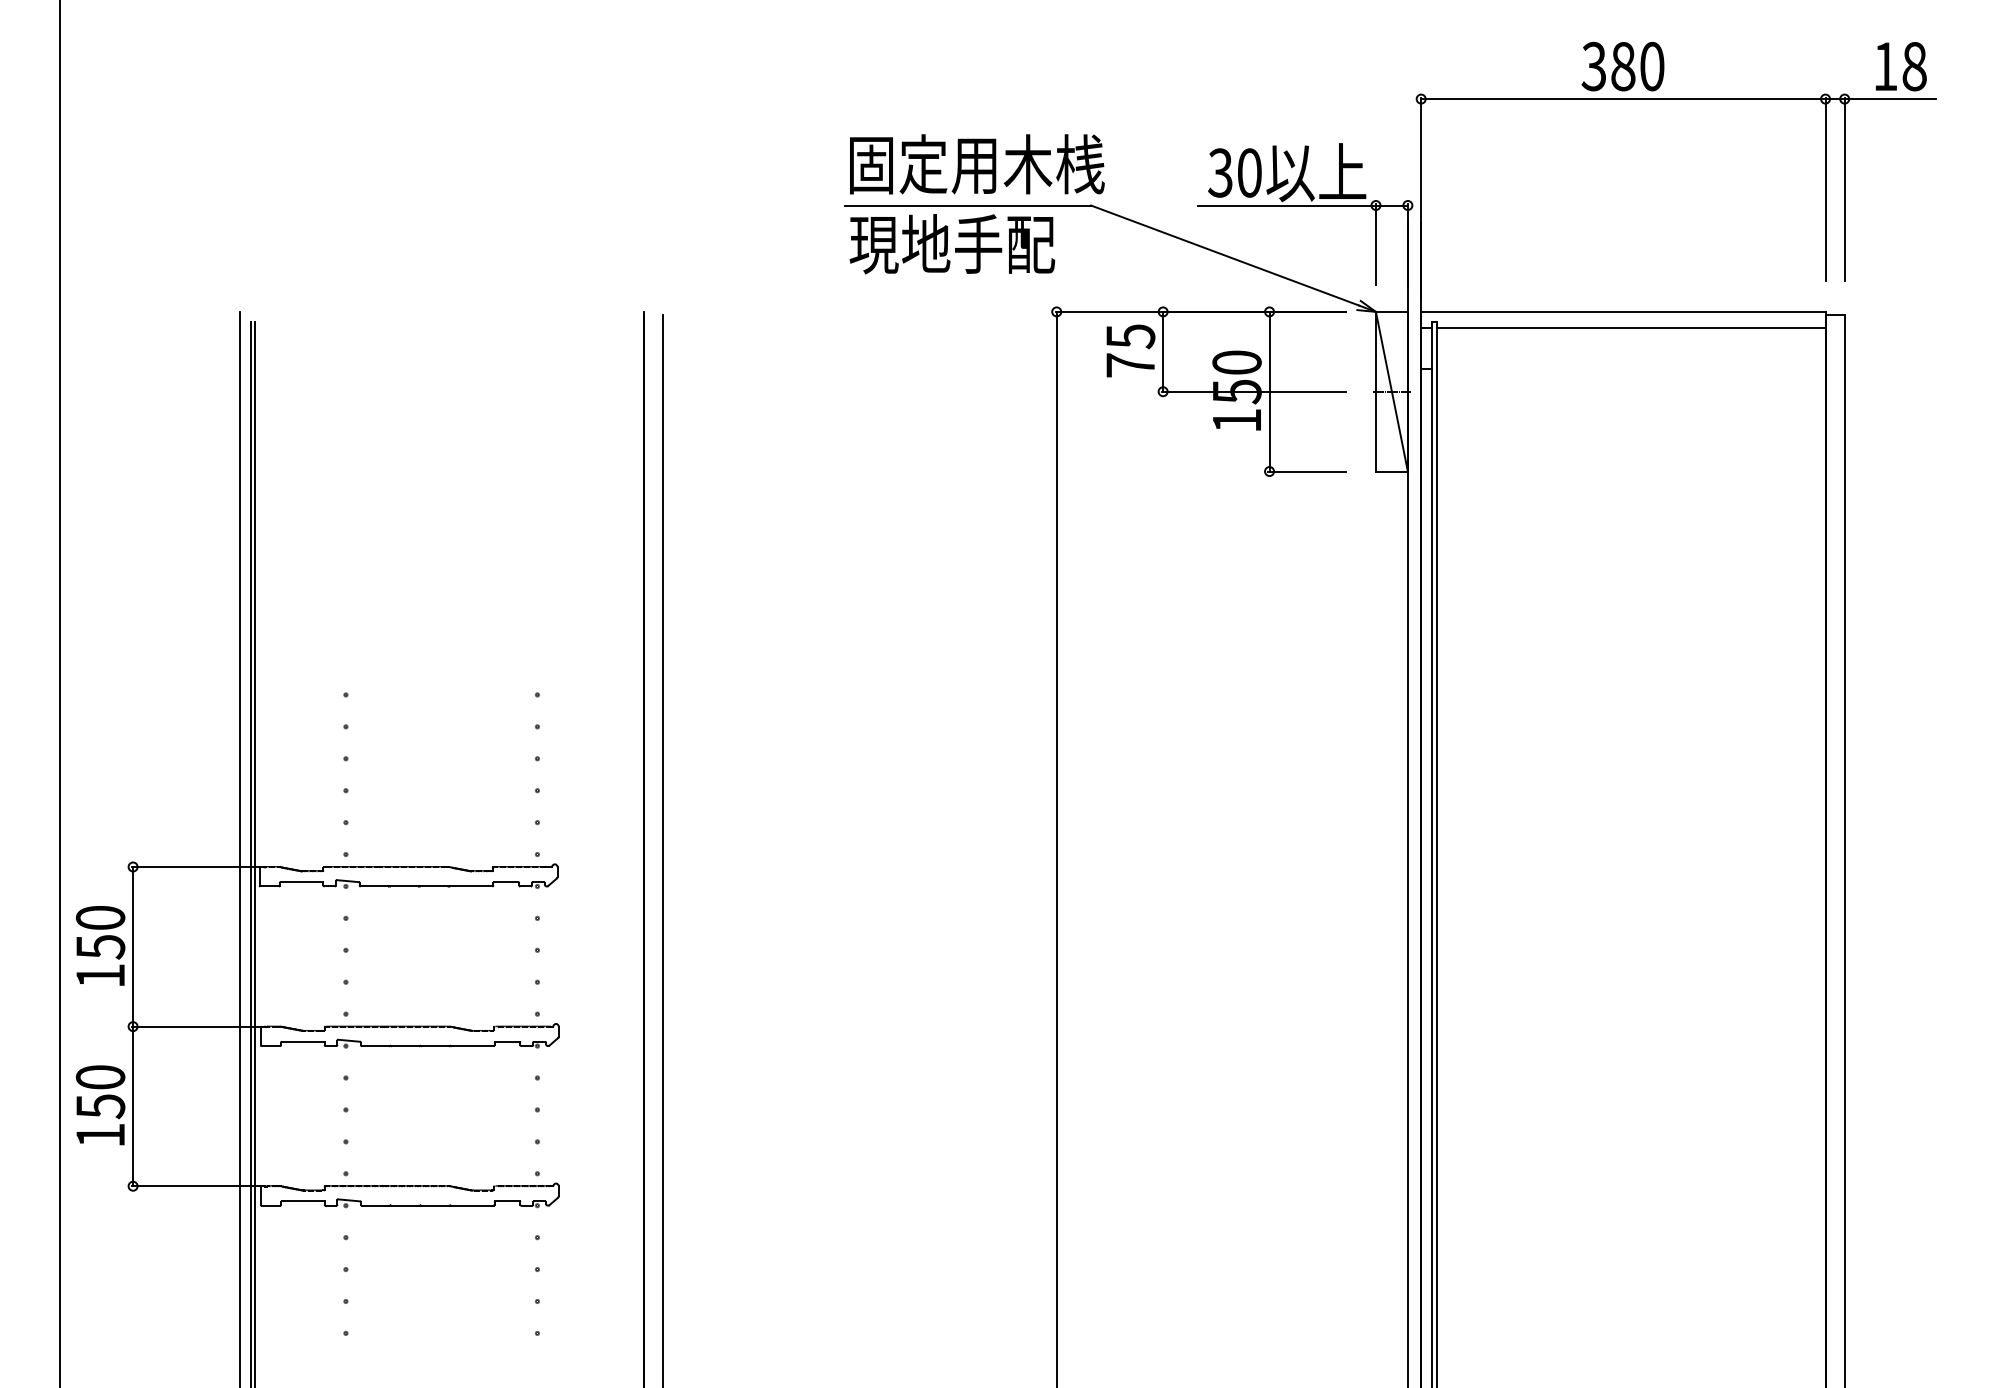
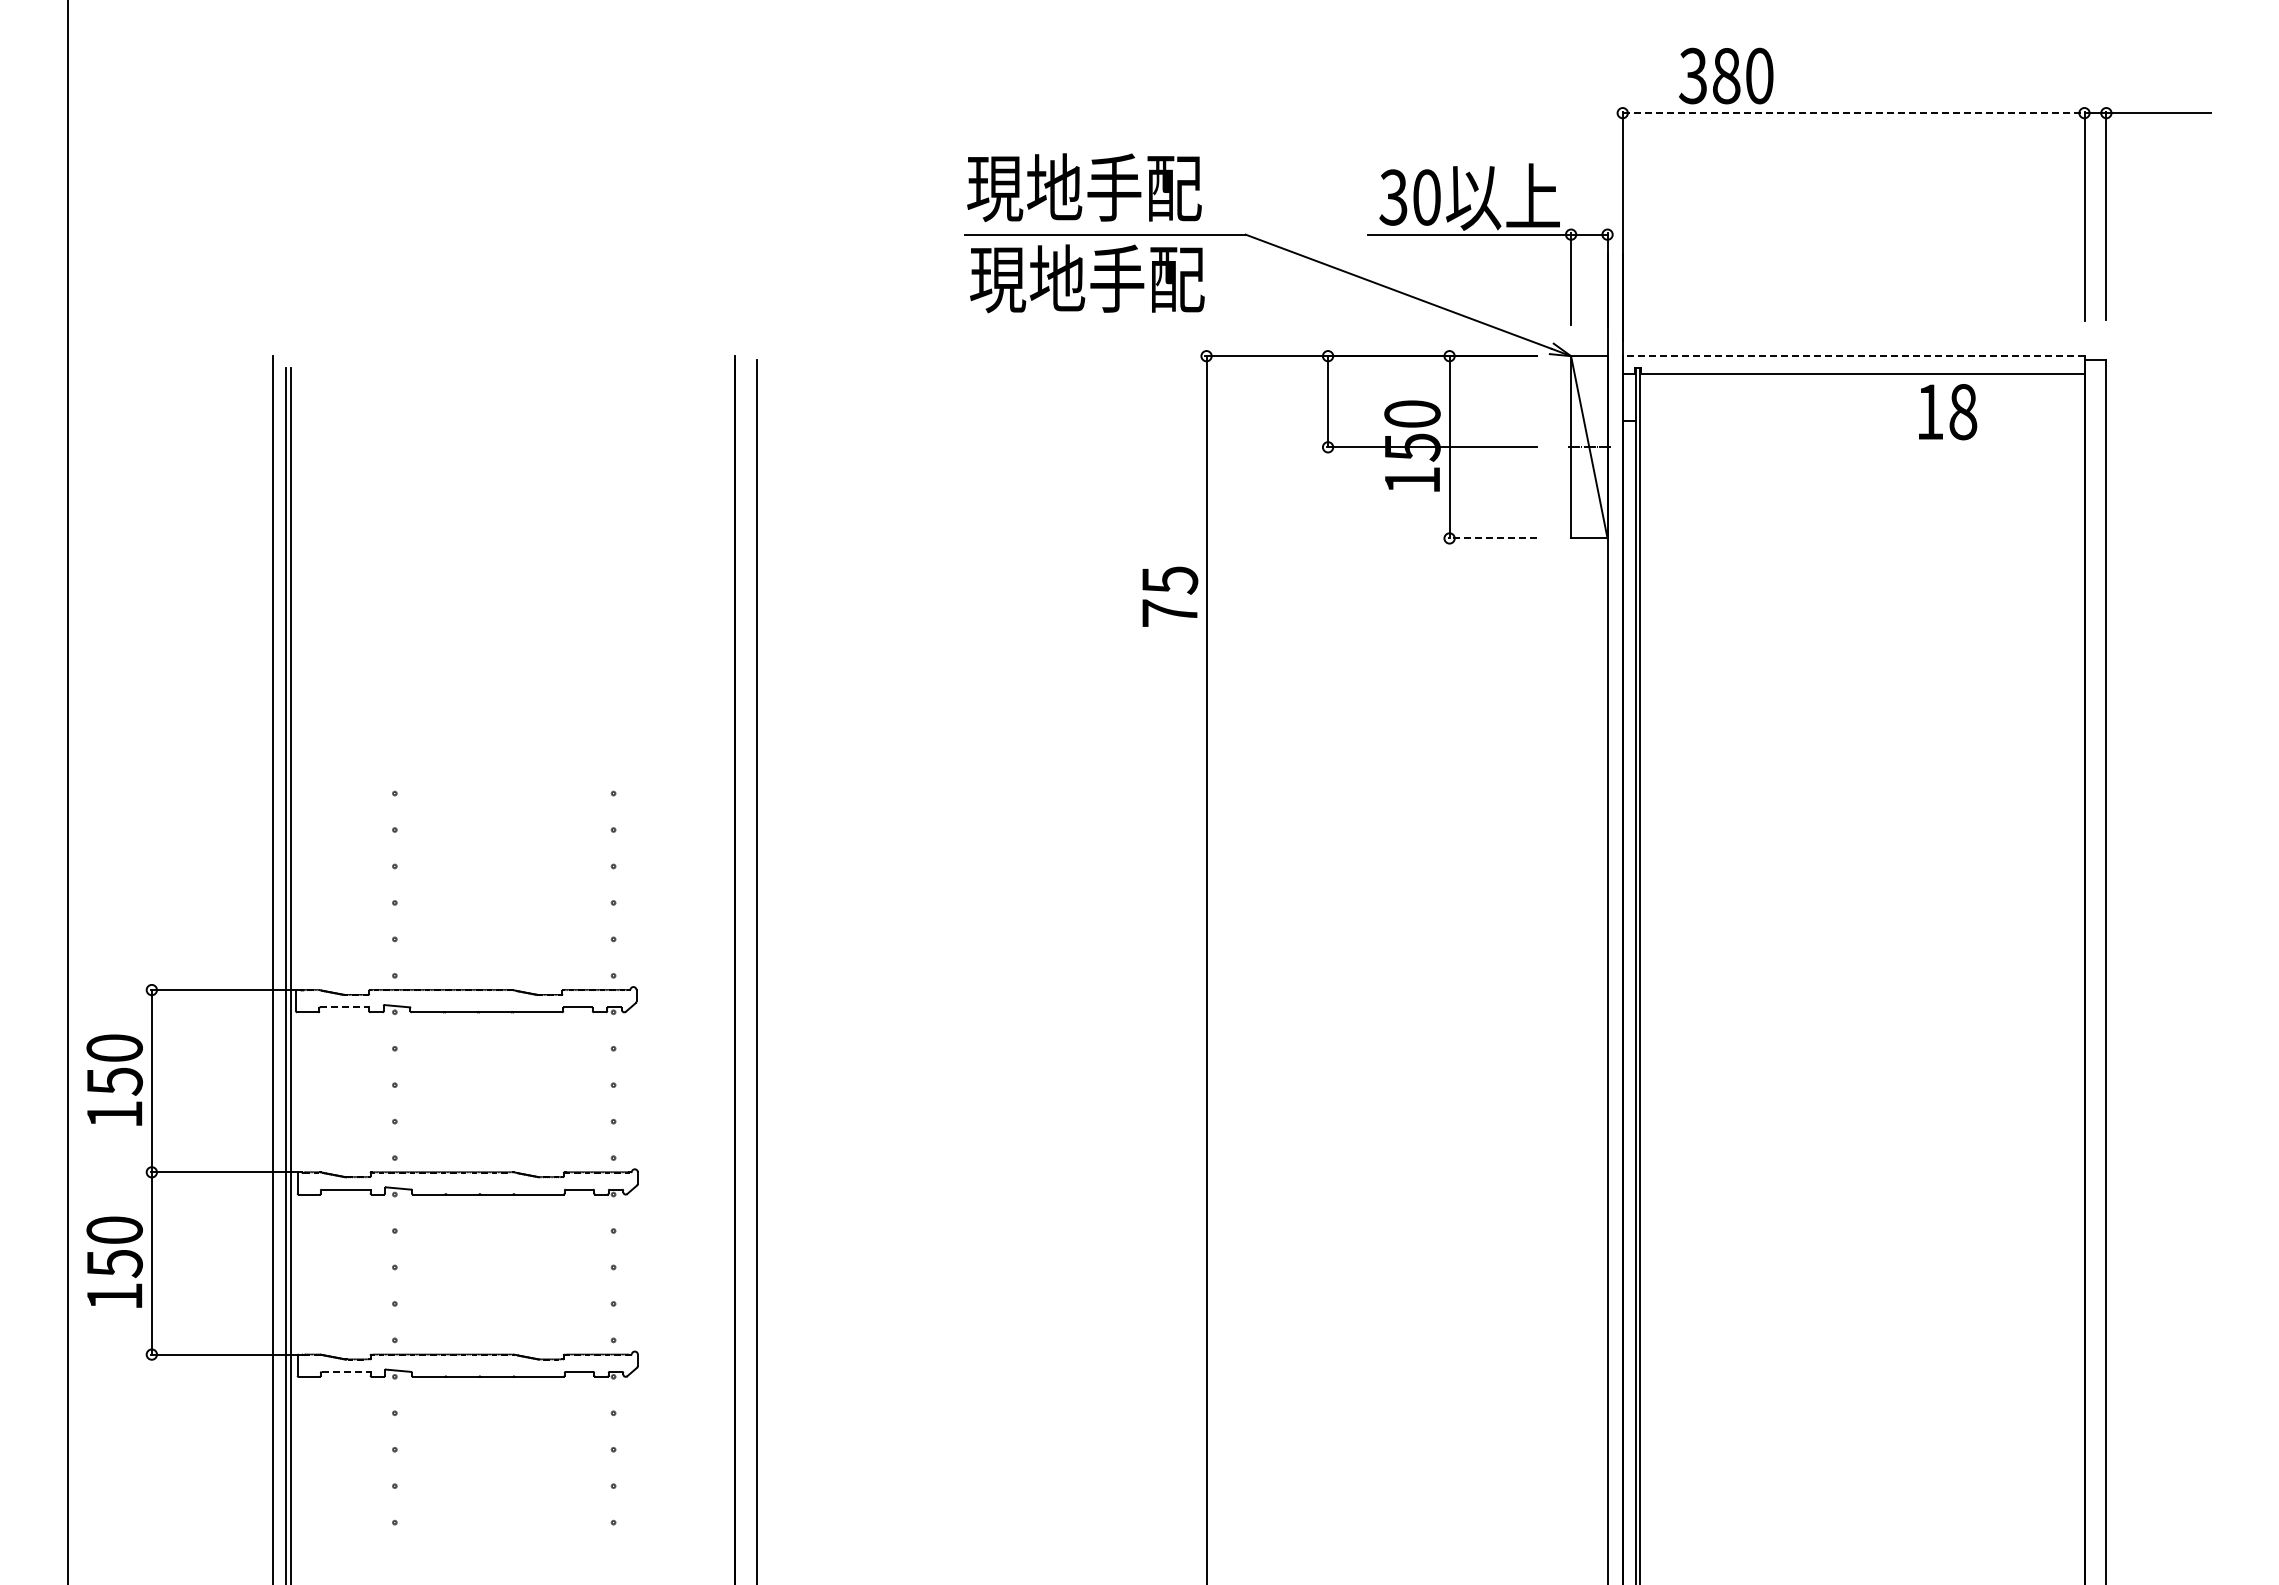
text: (1623, 66) -> (1726, 75), moved
text: (1901, 66) -> (1948, 412), moved
line: (1623, 99) -> (1853, 113), solid -> dashed
text: (976, 164) -> (1114, 187), 固定用木桟 -> 現地手配
line: (1623, 312) -> (1853, 356), solid -> dashed
text: (1131, 350) -> (1170, 596), moved
line: (1307, 471) -> (1492, 538), solid -> dashed
line: (302, 882) -> (345, 1007), solid -> dashed
line: (303, 1201) -> (346, 1371), solid -> dashed

